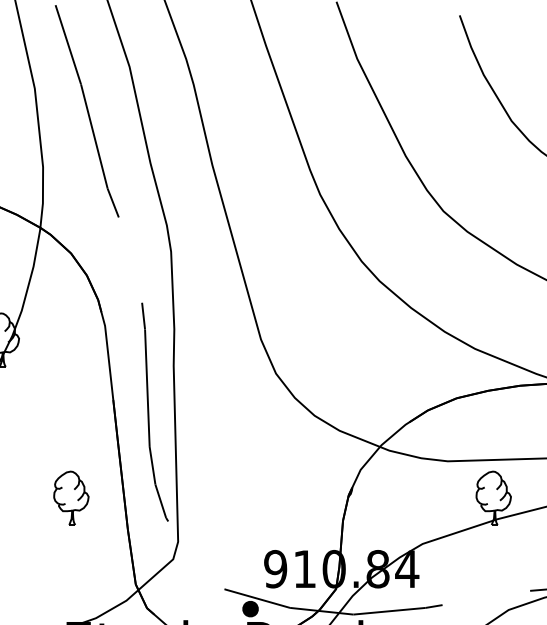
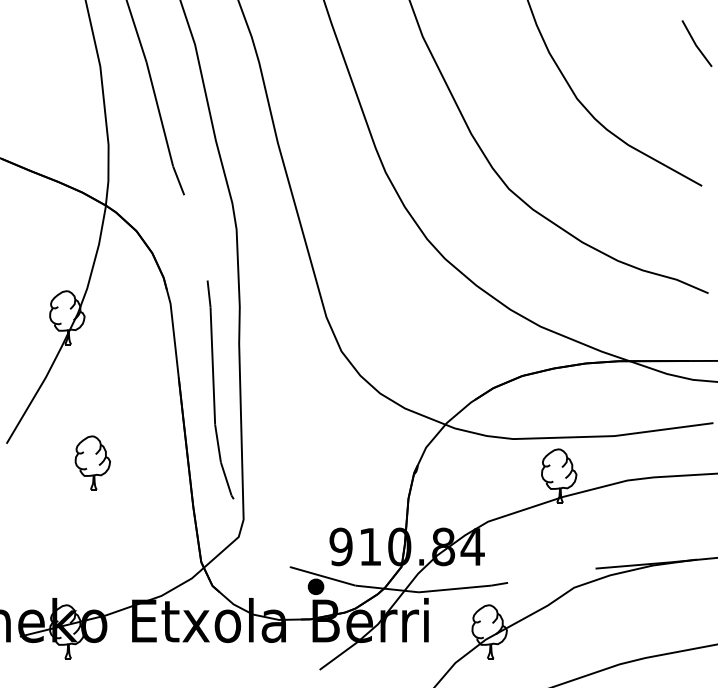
part: (71, 497) -> (92, 462), moved

